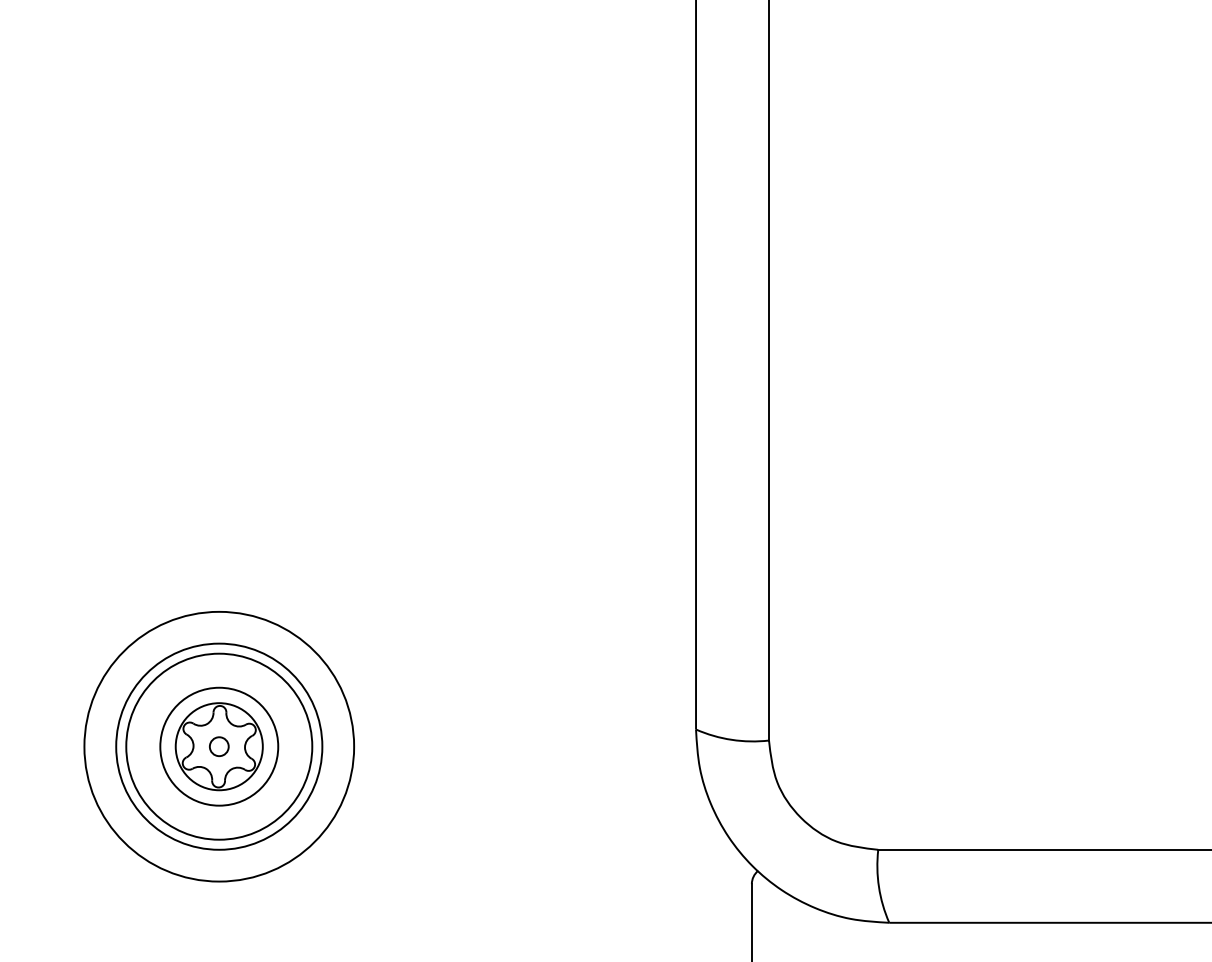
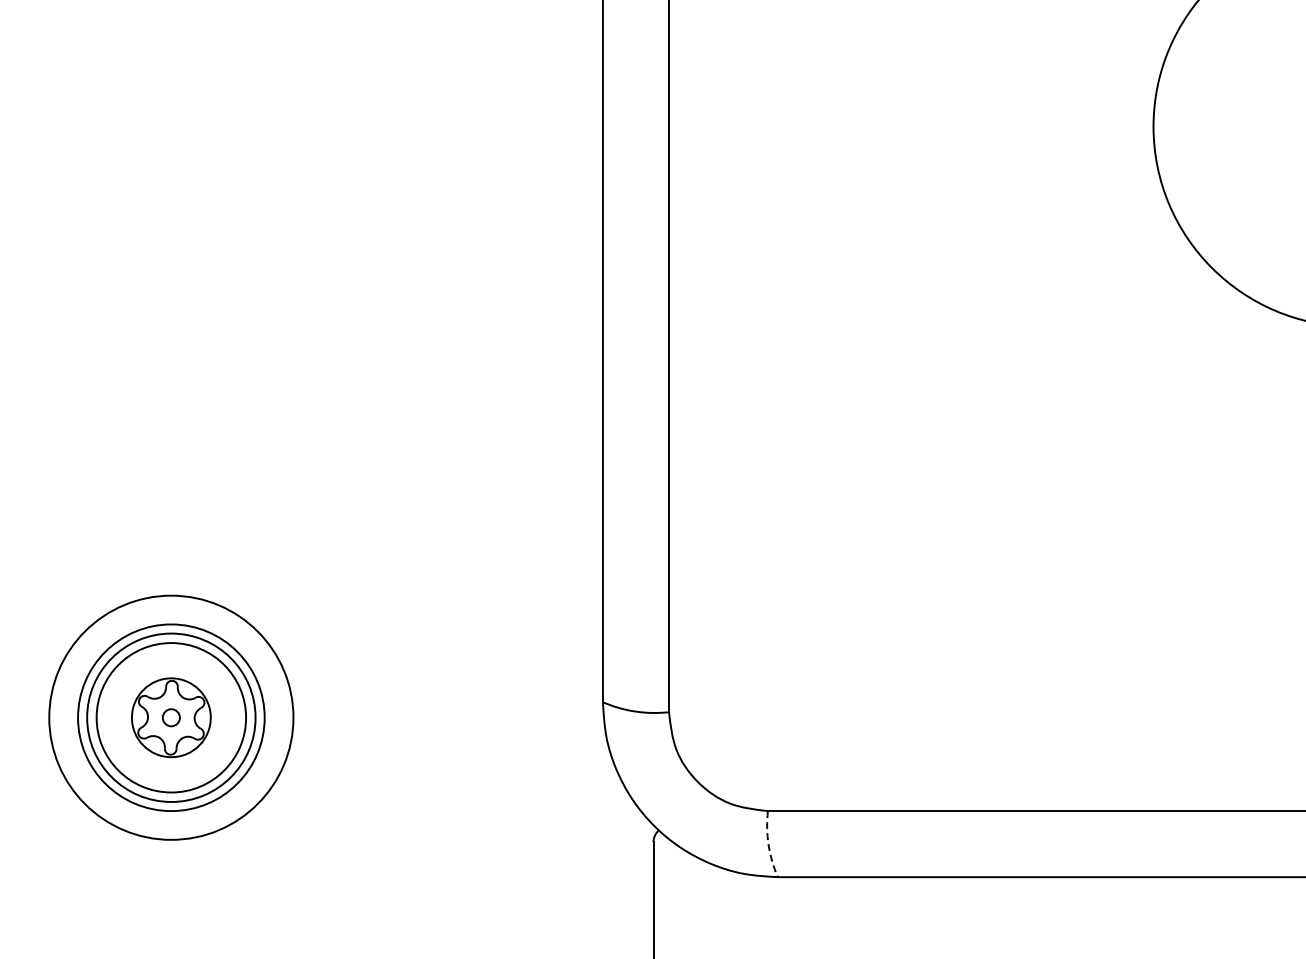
circle: (218, 746) -> (170, 717), size x1.4
arc: (878, 886) -> (768, 844), solid -> dashed

